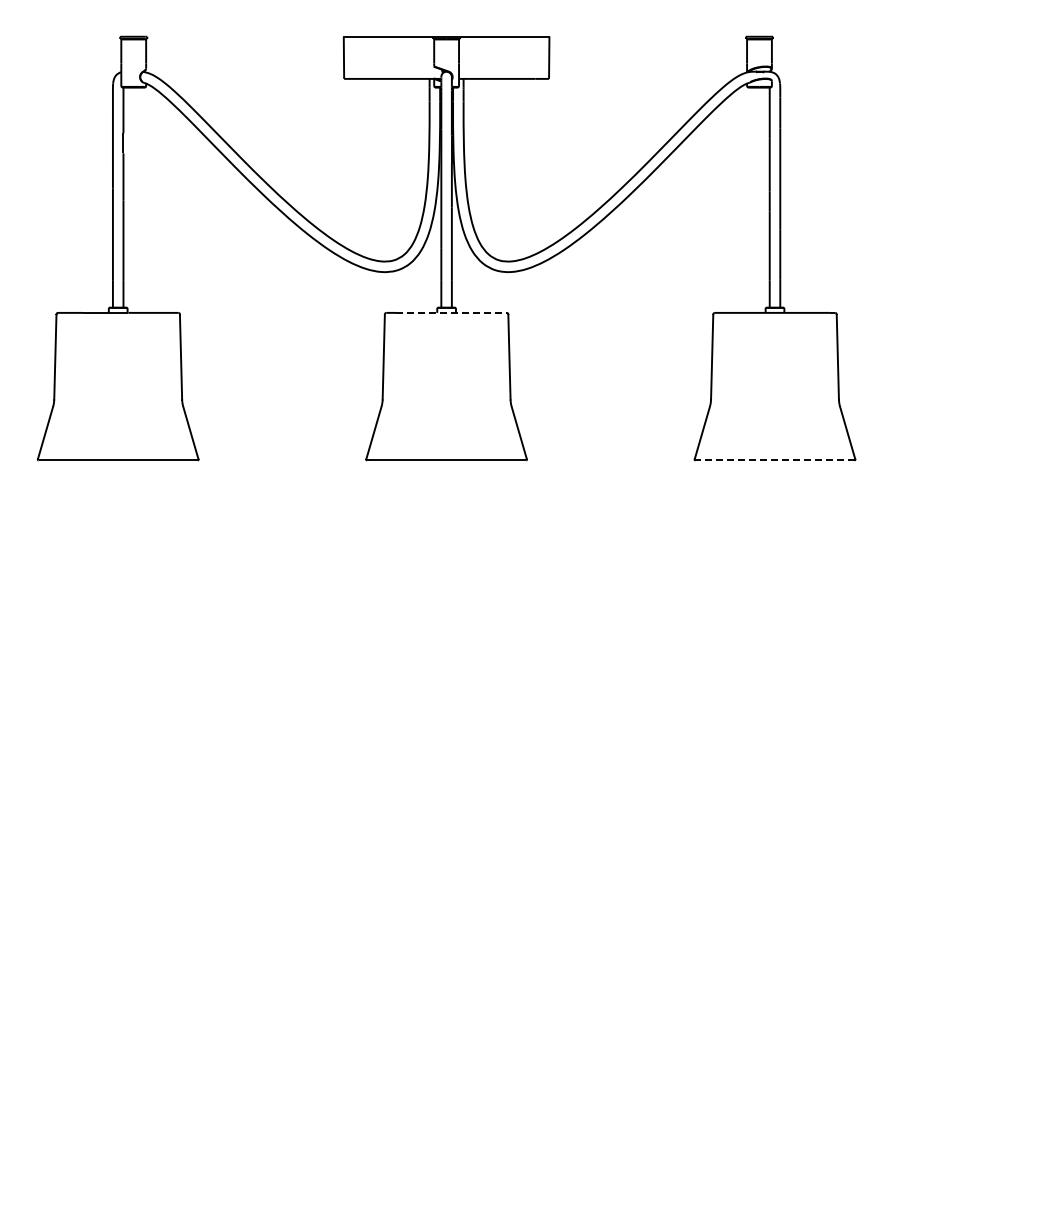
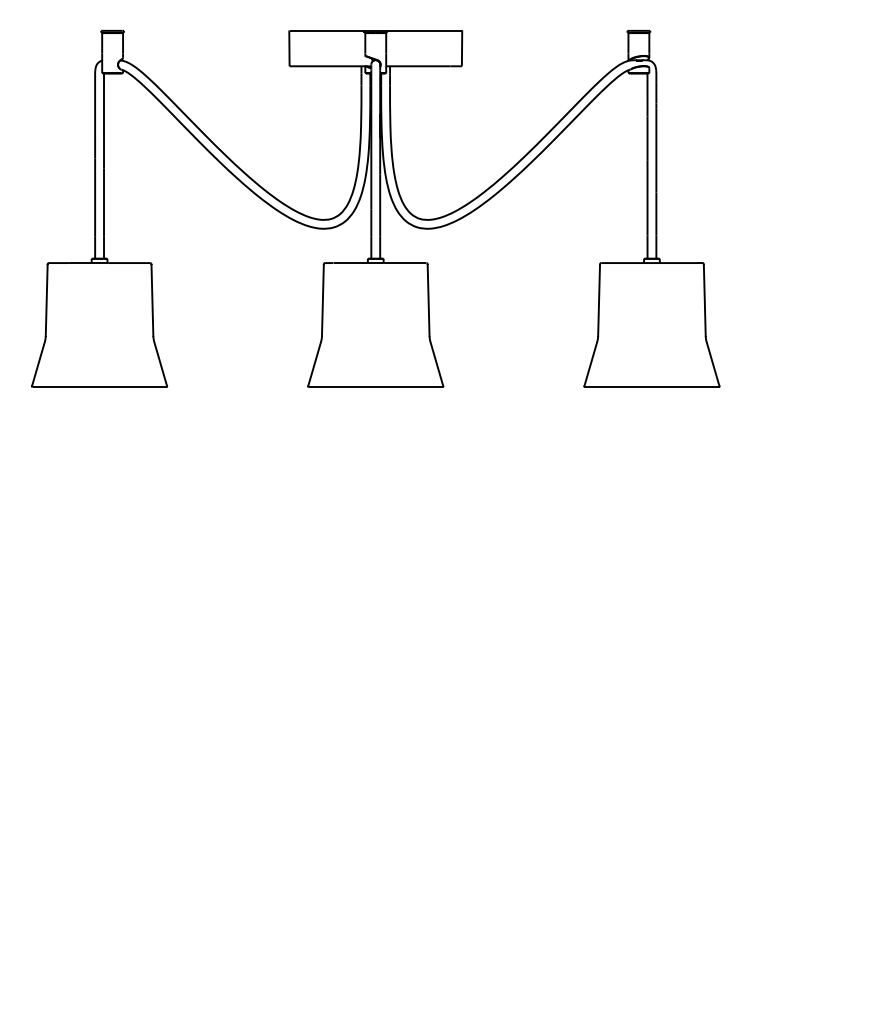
line: (452, 312) -> (380, 262), dashed -> solid
line: (775, 460) -> (652, 387), dashed -> solid

